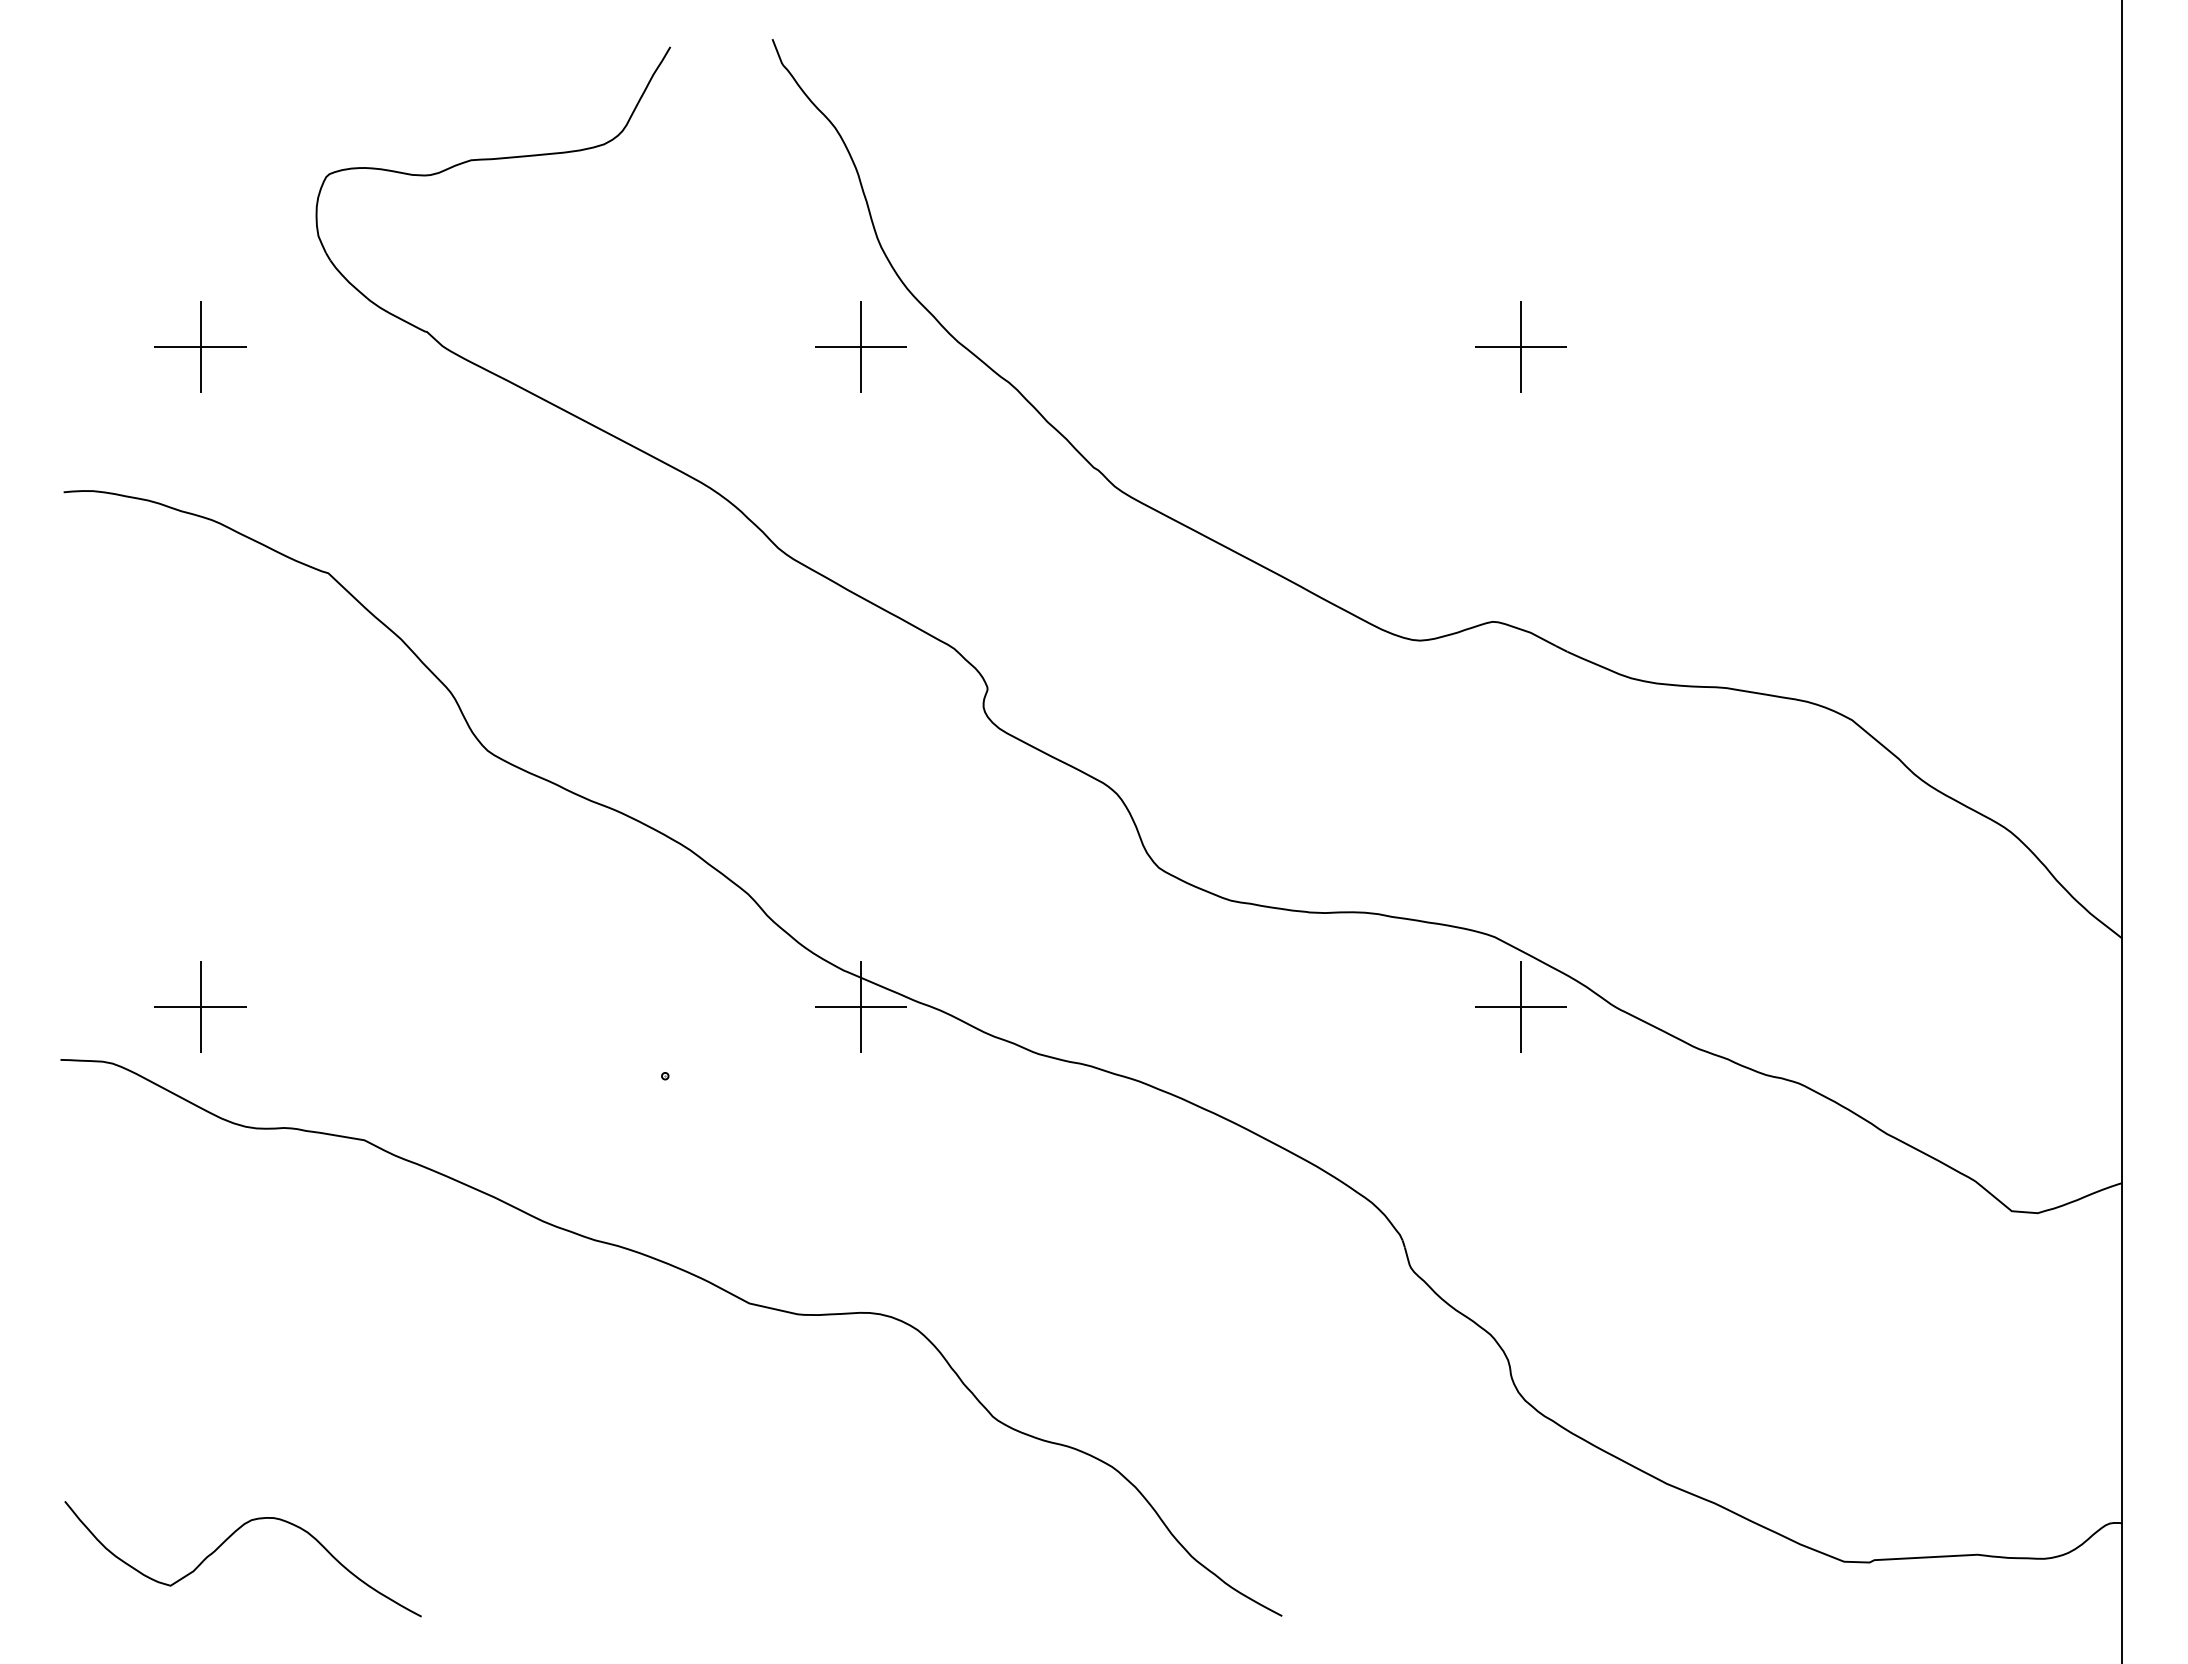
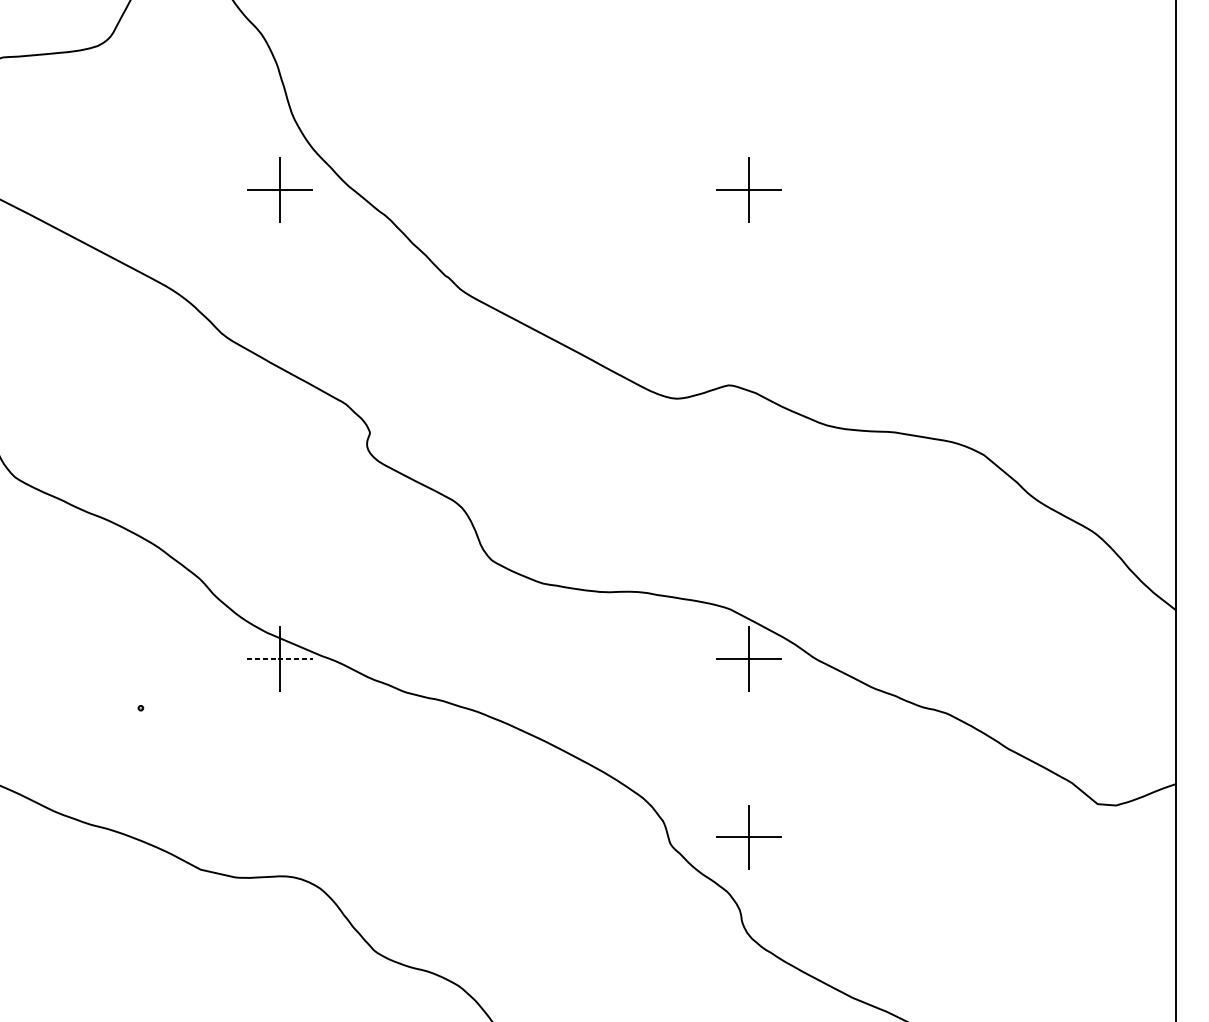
line: (860, 1007) -> (279, 659), solid -> dashed
part: (1520, 1257) -> (748, 837), added

